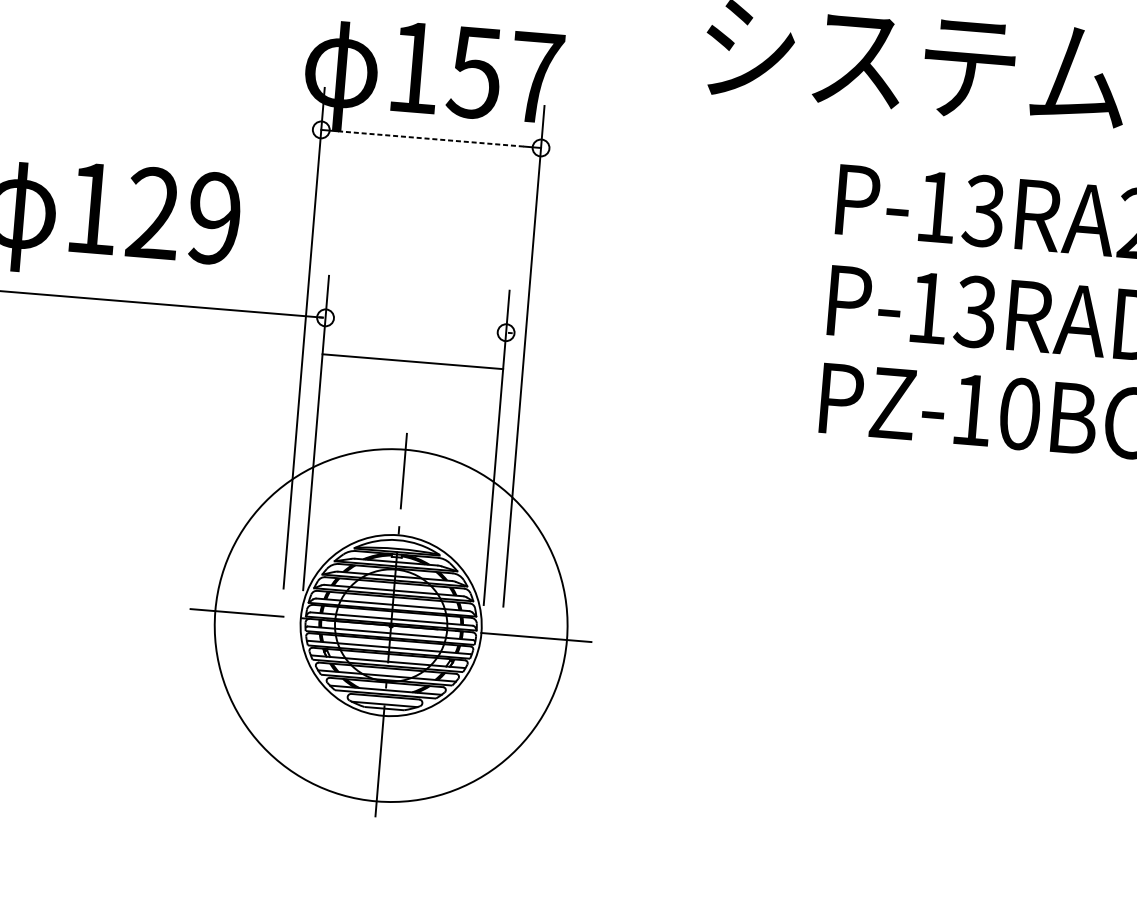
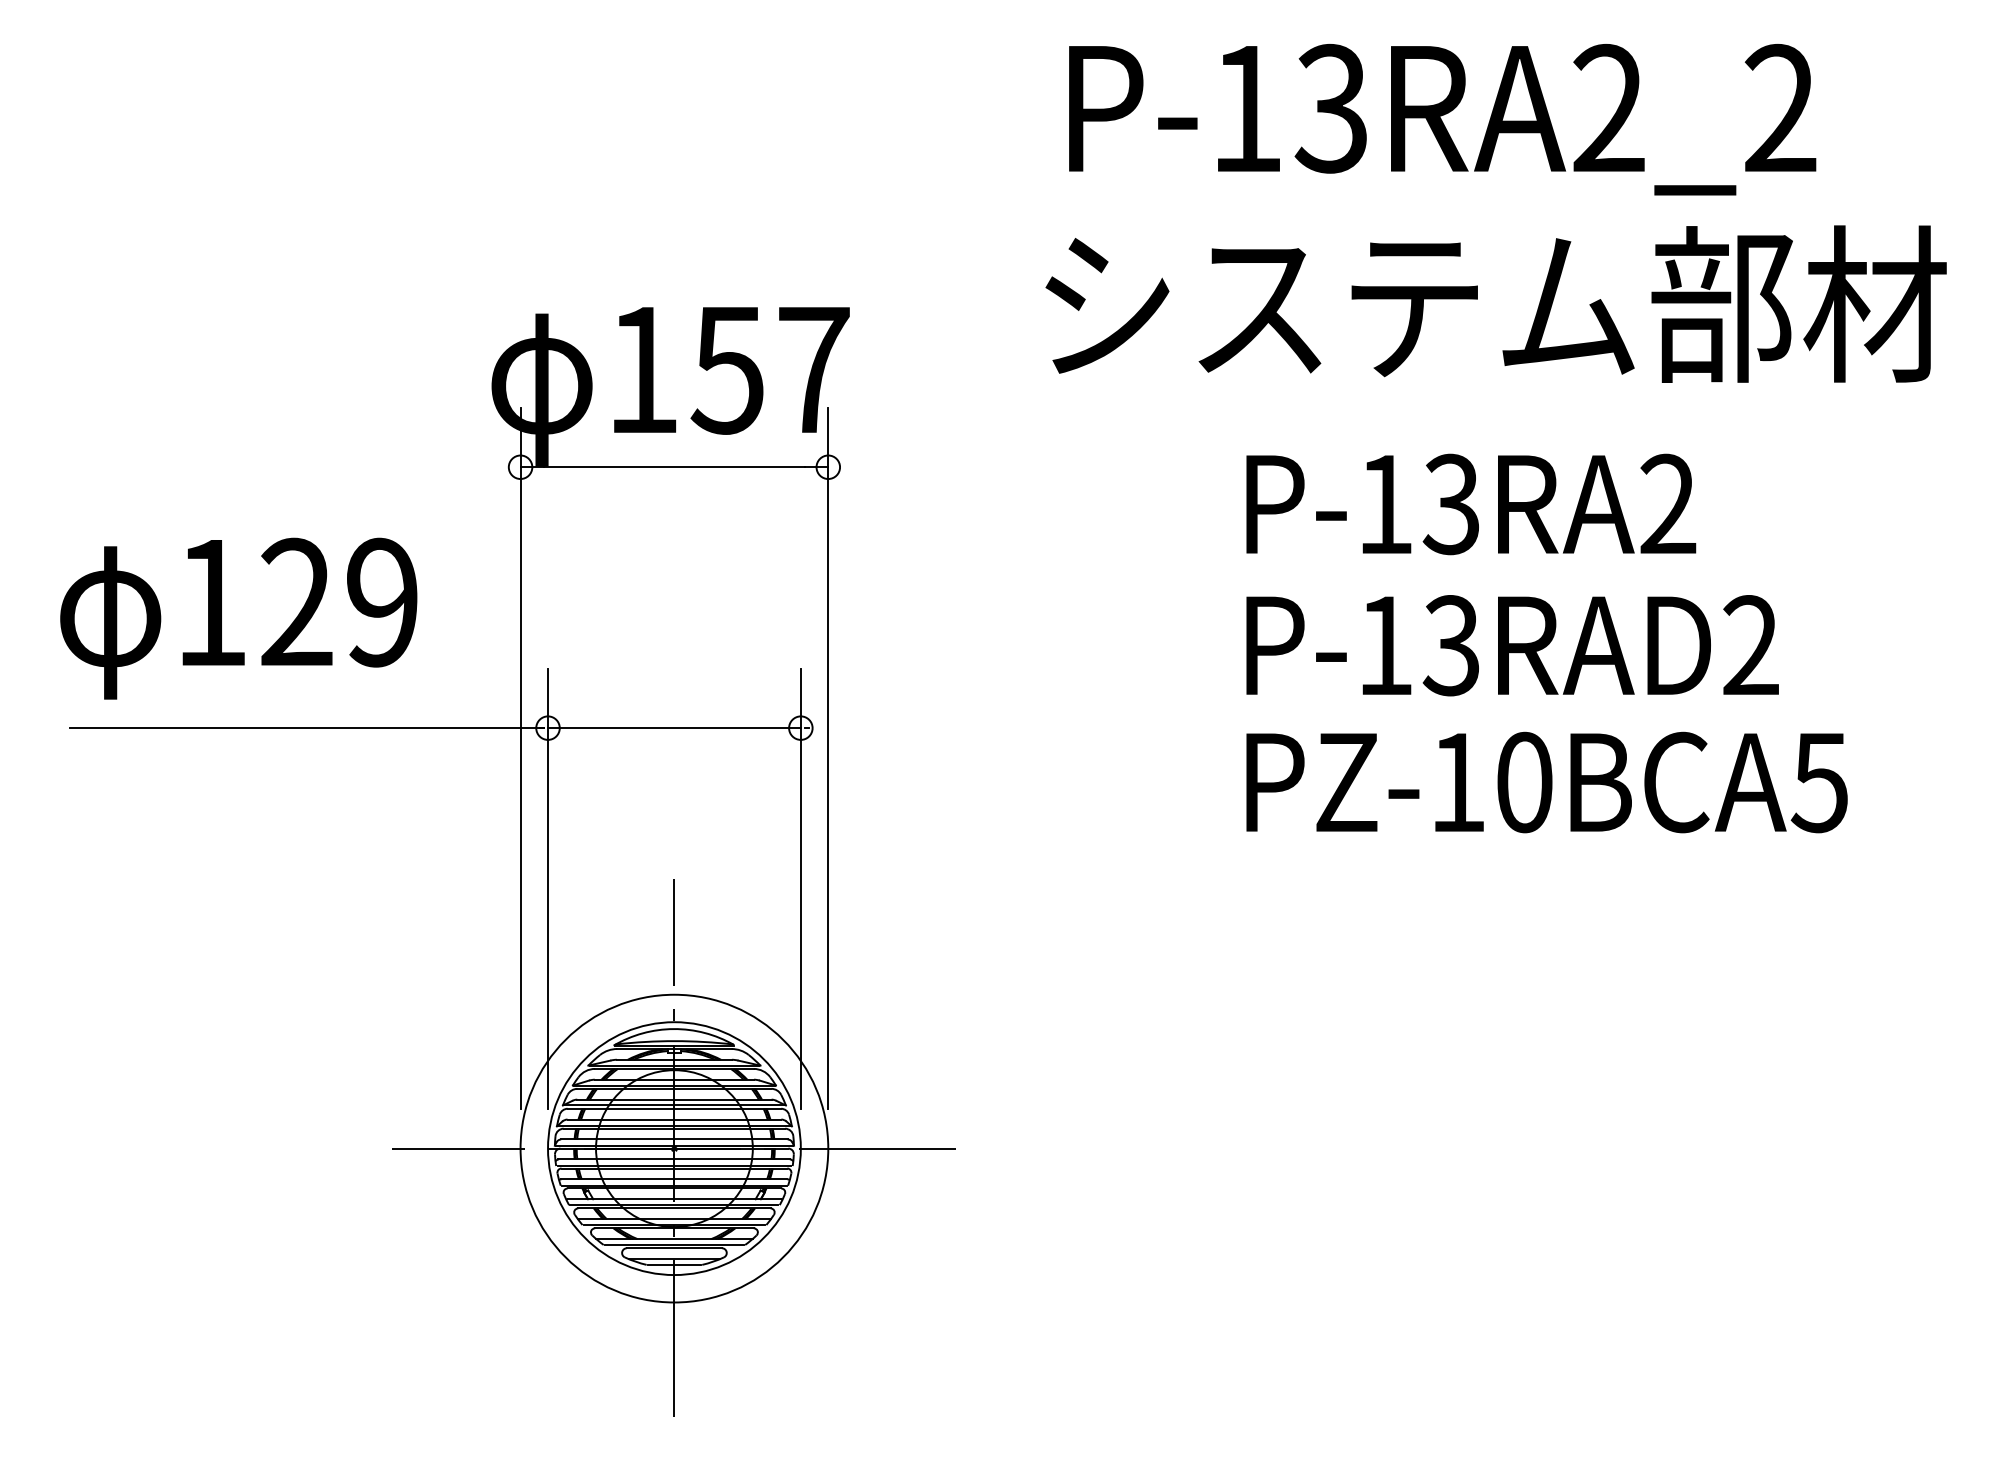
line: (431, 139) -> (674, 467), dashed -> solid
line: (412, 361) -> (674, 728), moved
circle: (391, 625) -> (674, 1148), size x0.62

